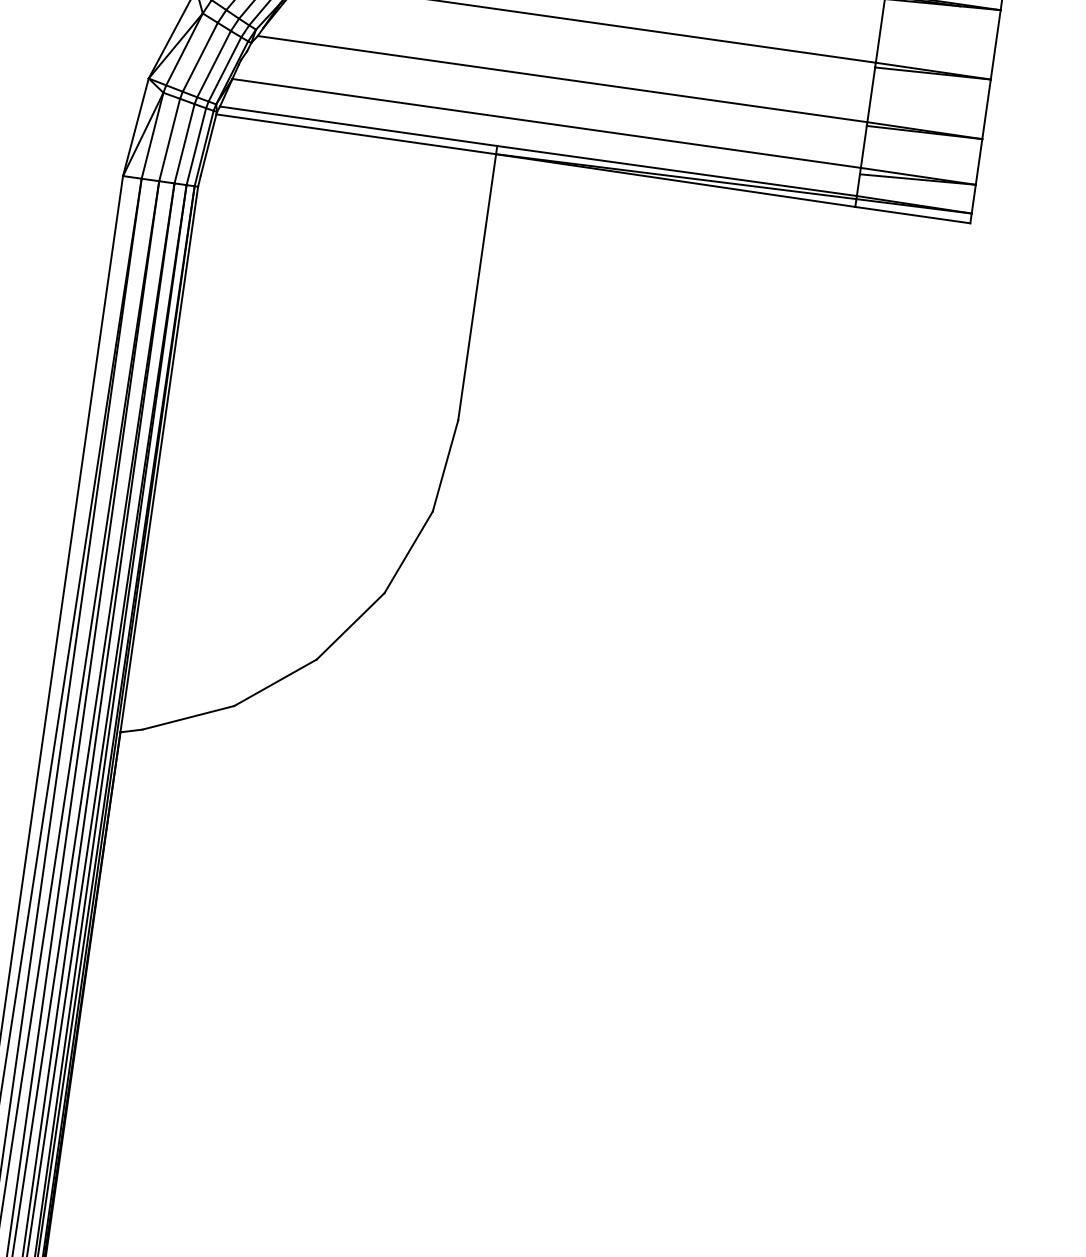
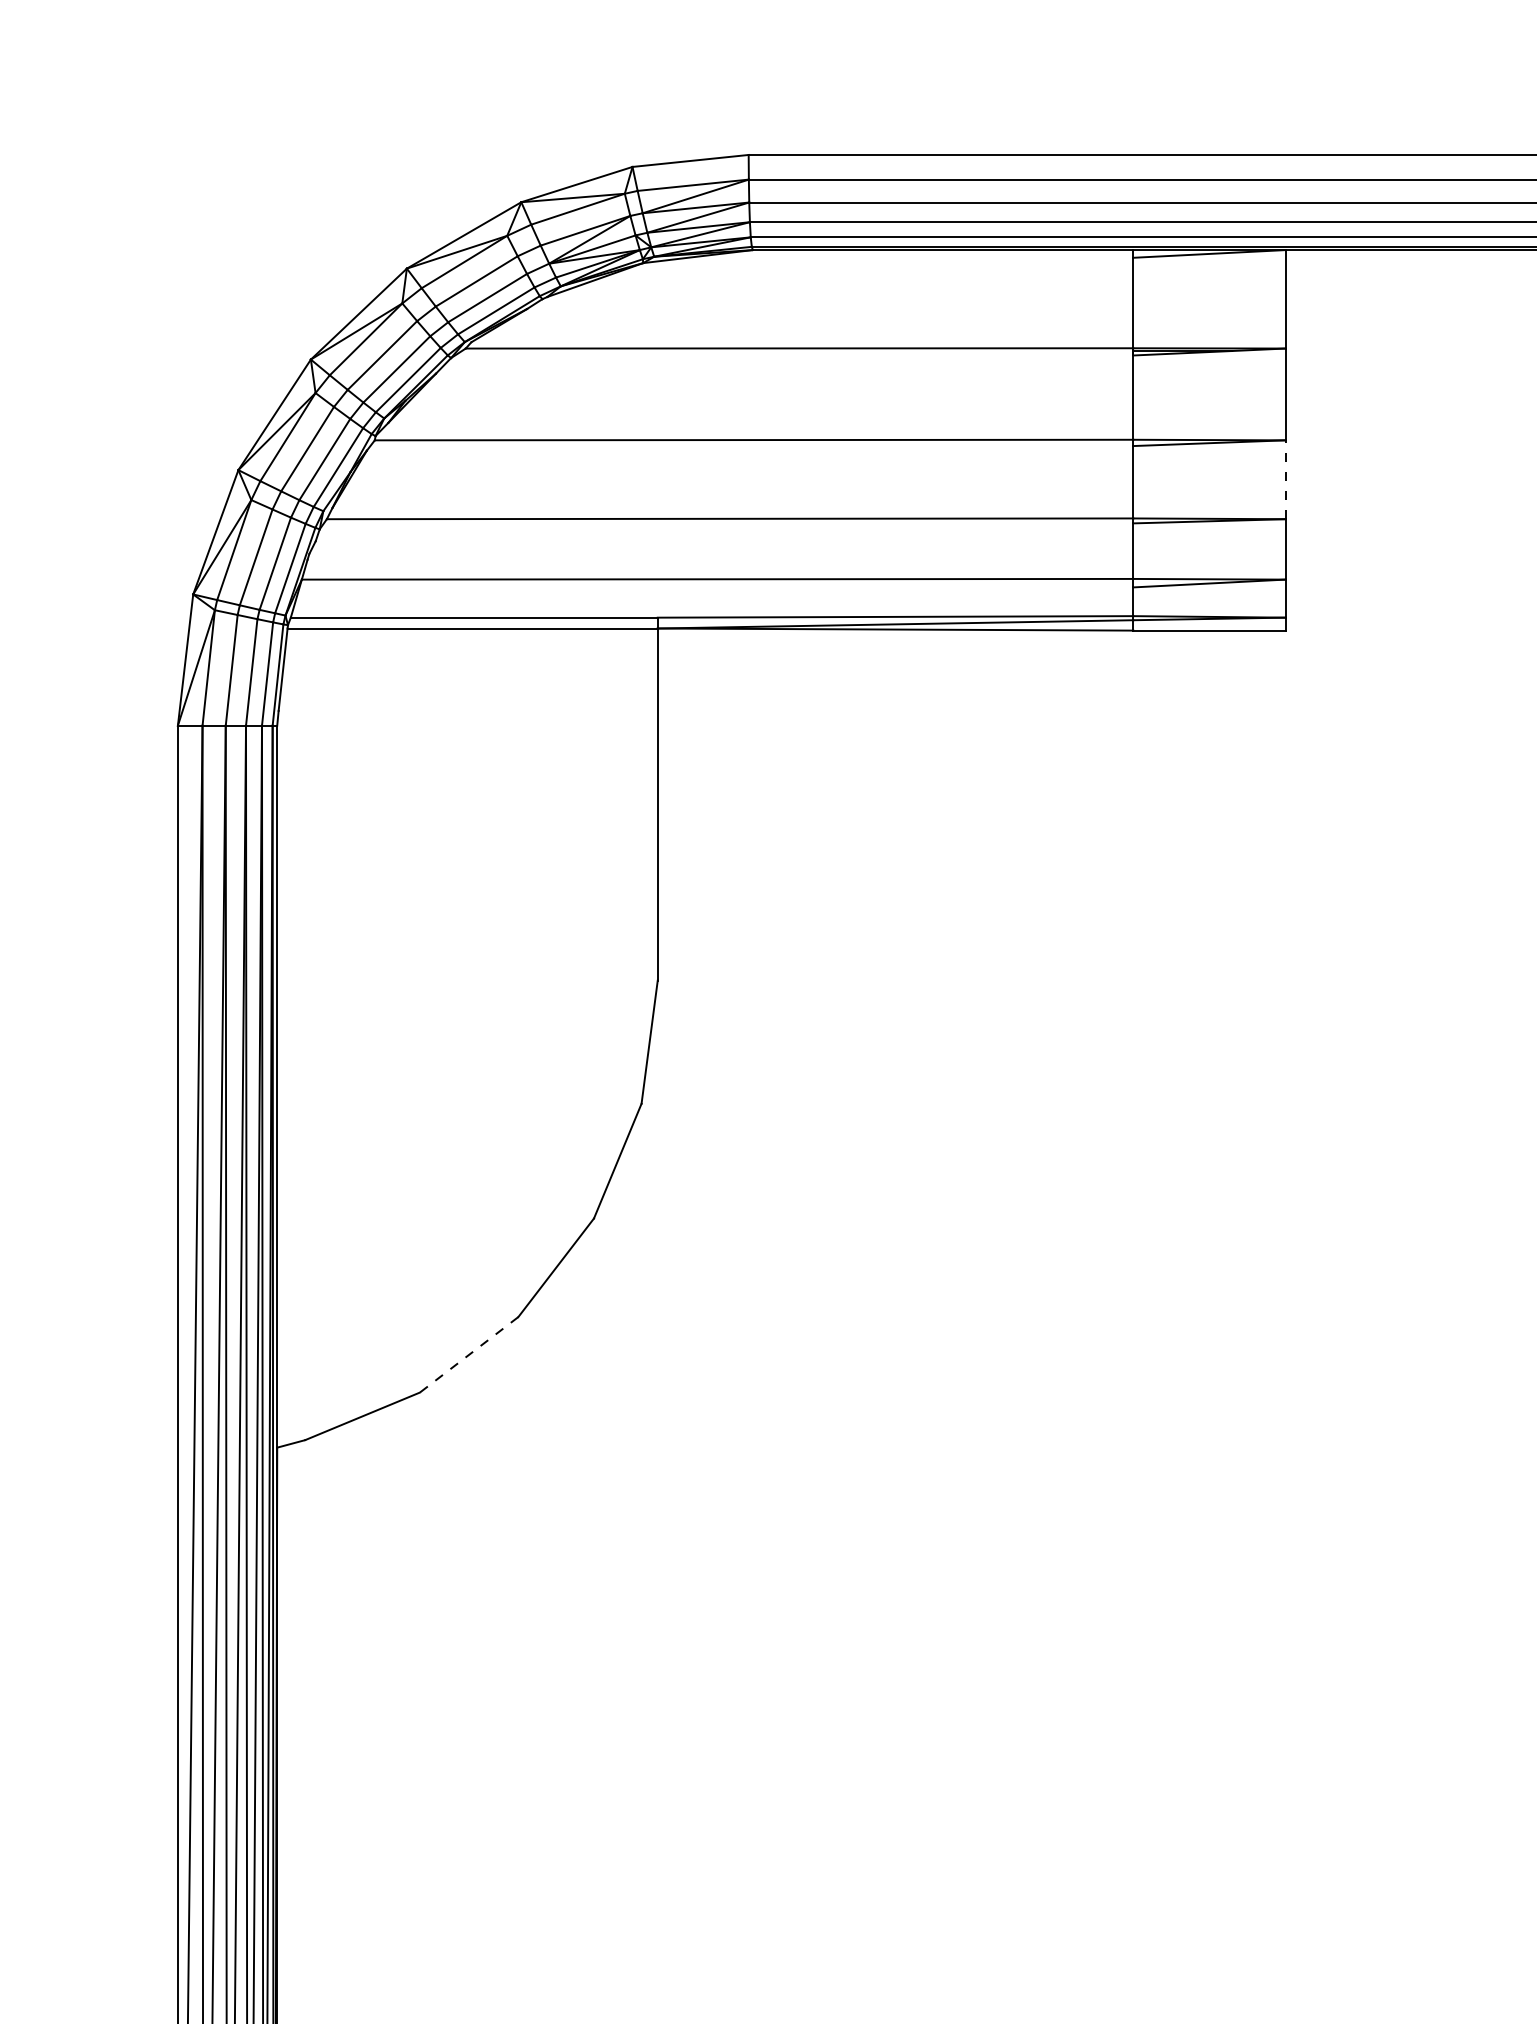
line: (986, 109) -> (1285, 479), solid -> dashed
line: (274, 683) -> (468, 1355), solid -> dashed

